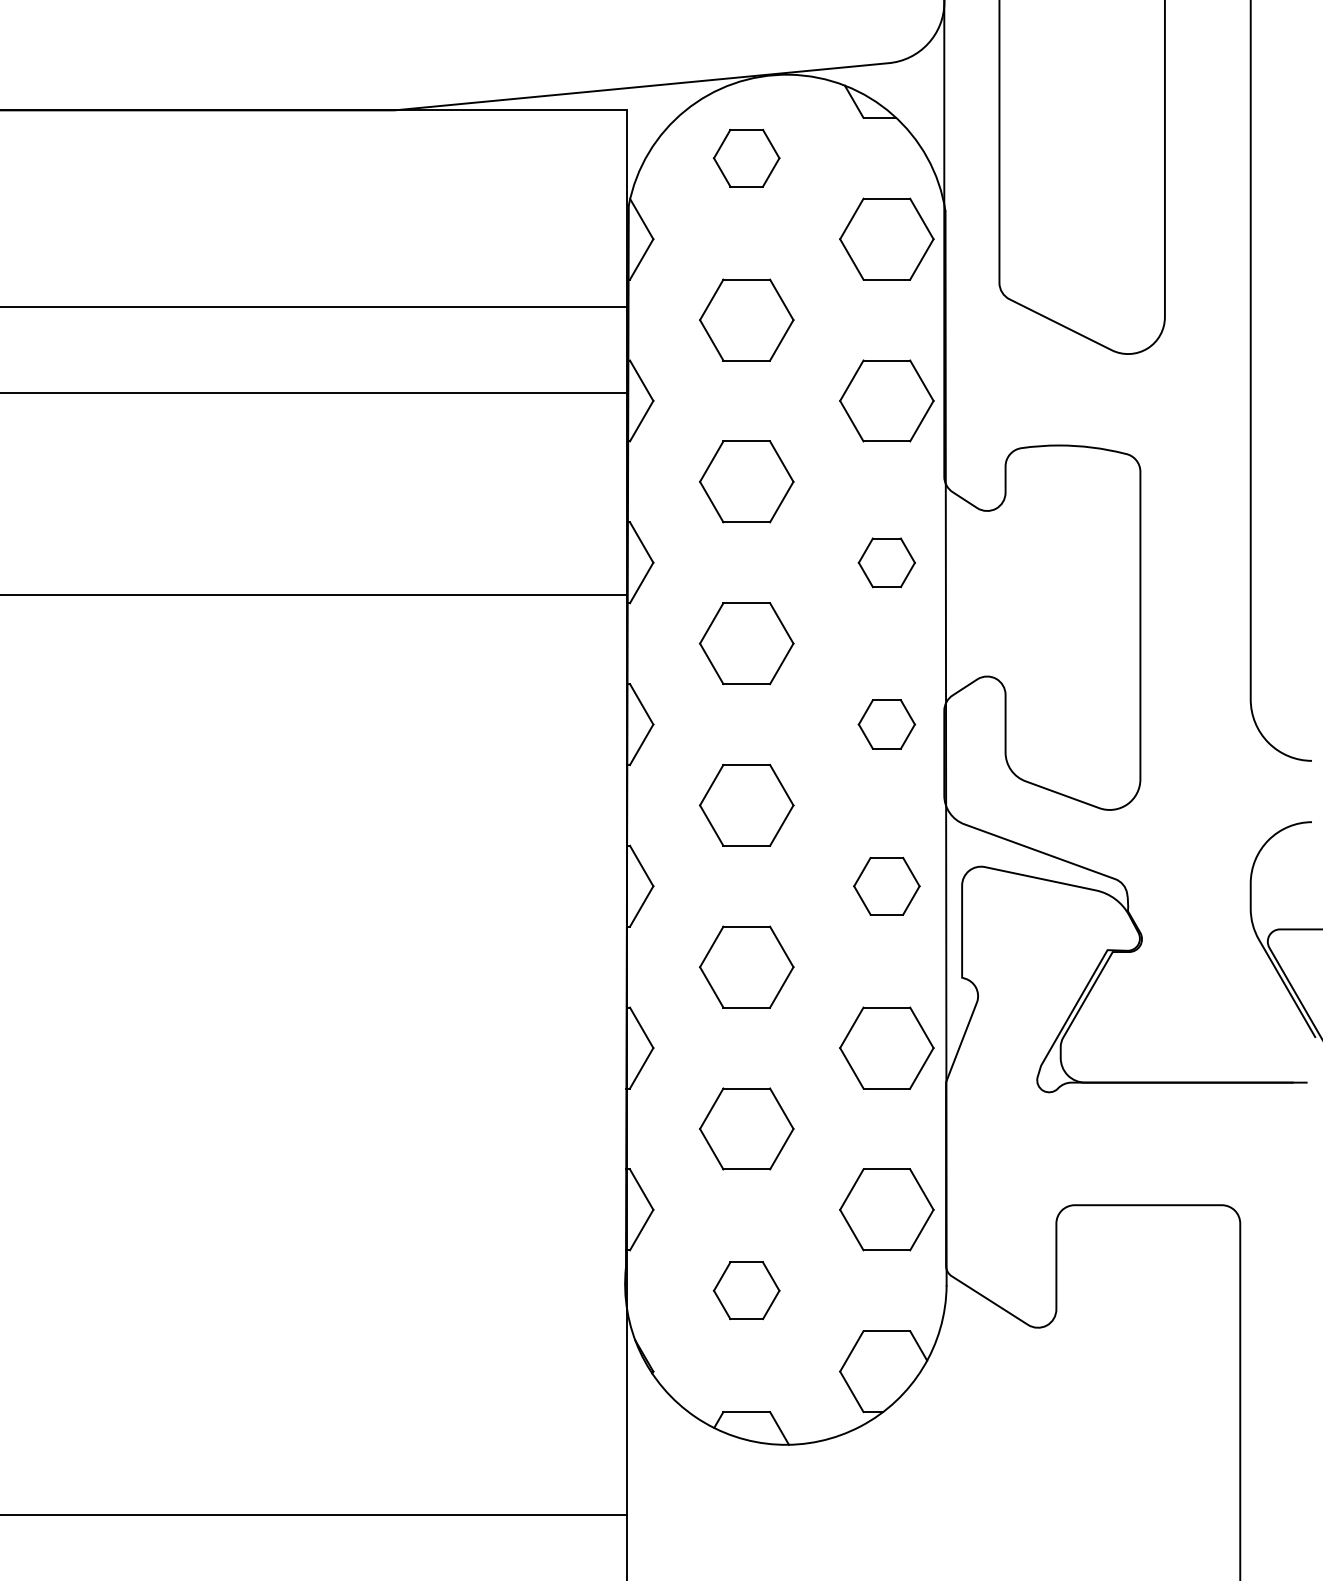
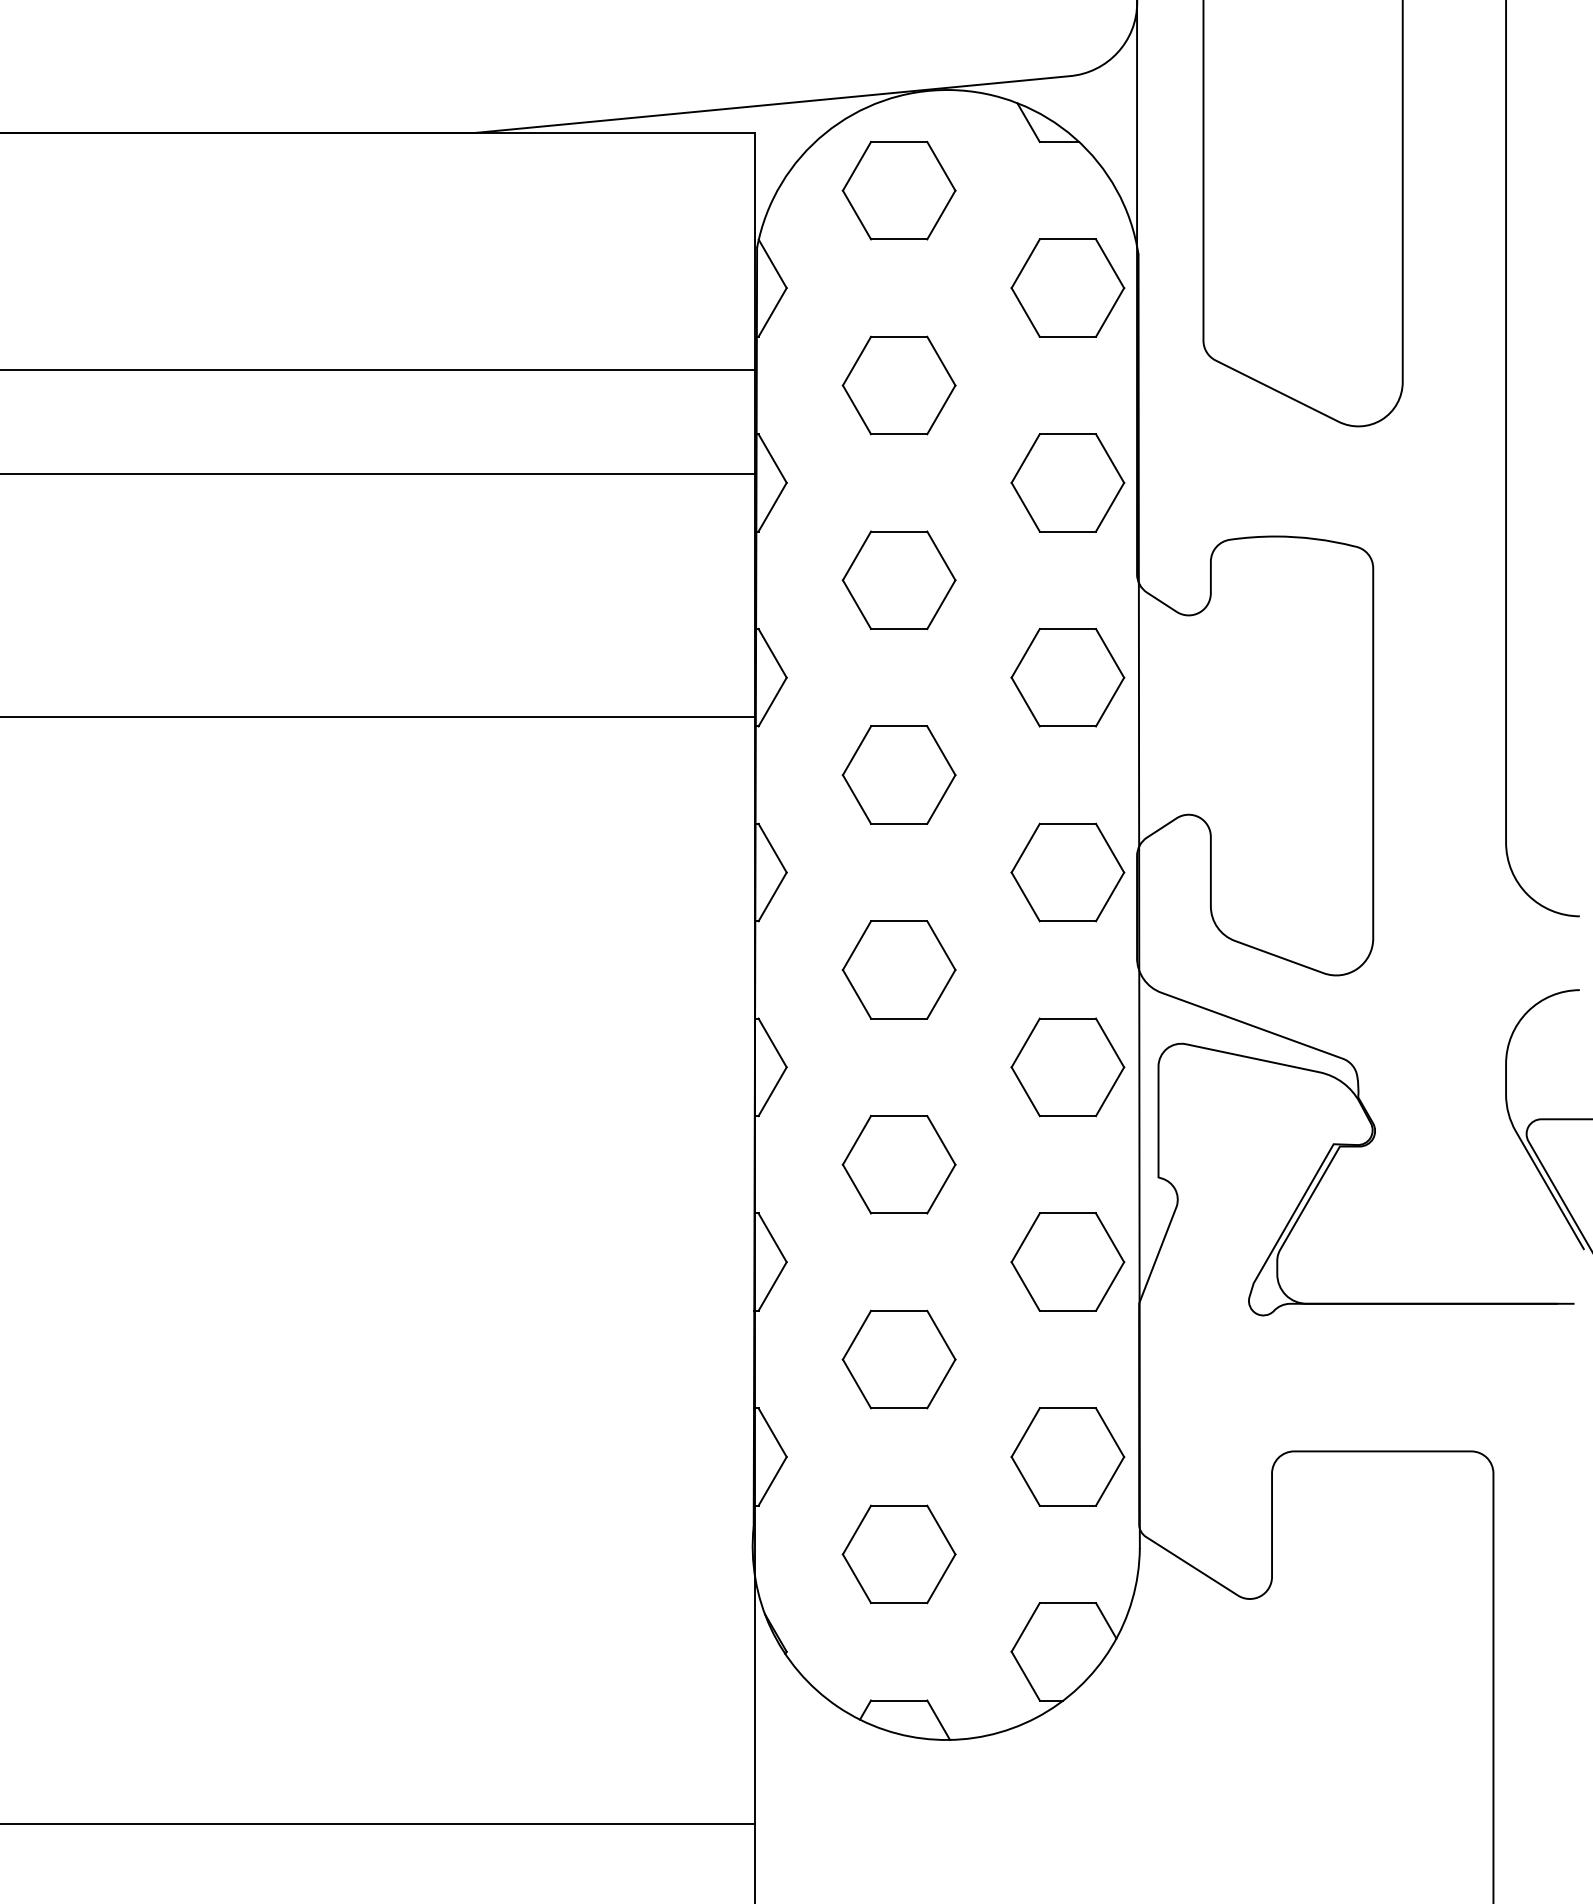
part: (746, 158) -> (898, 190), size x1.43
part: (886, 562) -> (1067, 677), size x1.67
part: (886, 724) -> (1067, 872), size x1.67
part: (886, 886) -> (1067, 1067), size x1.43
part: (746, 1290) -> (898, 1554), size x1.43

